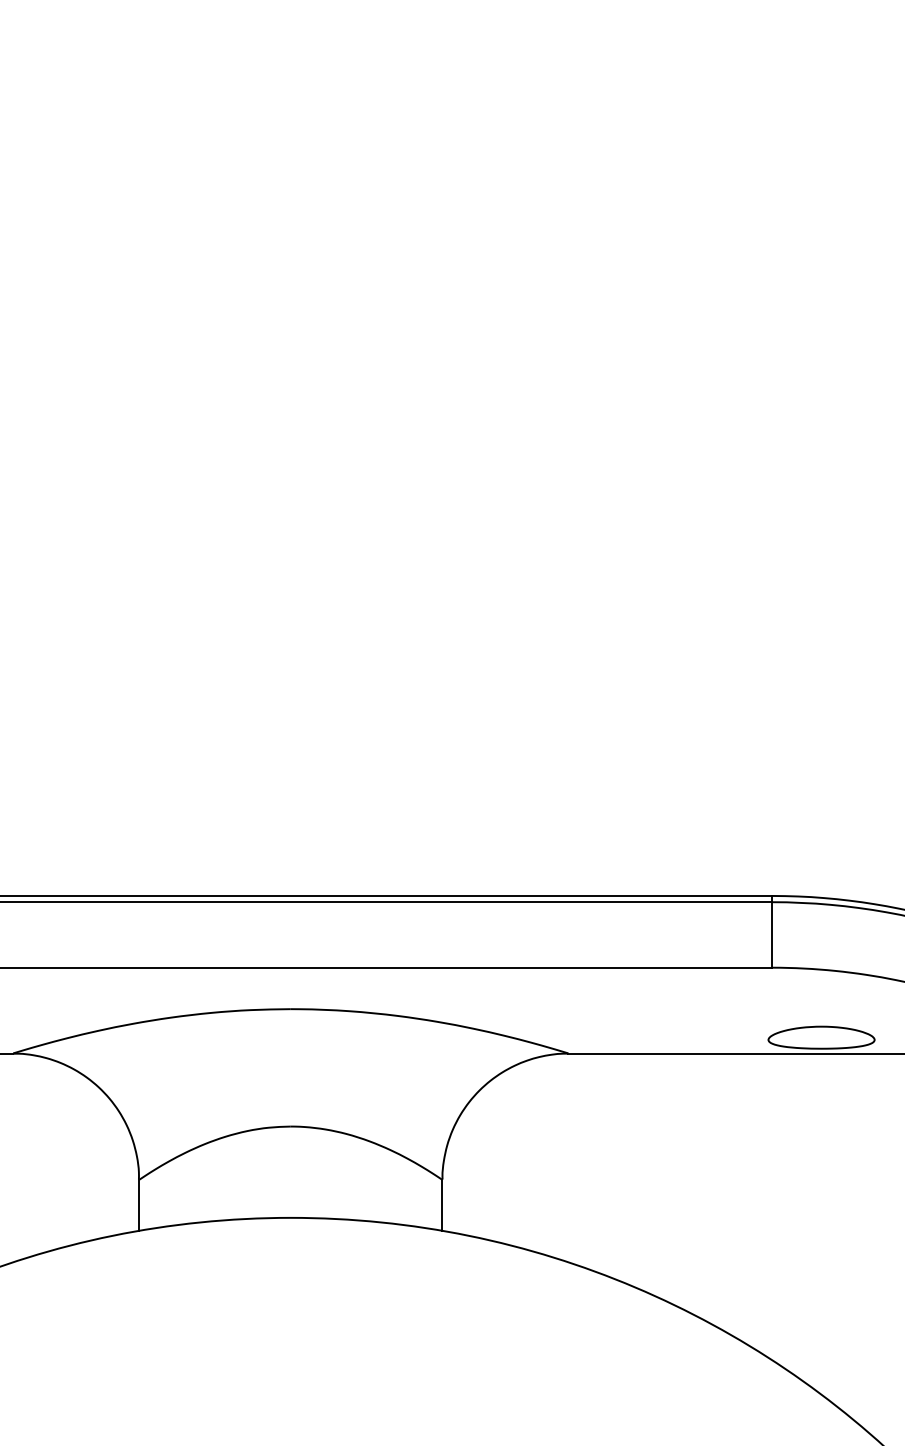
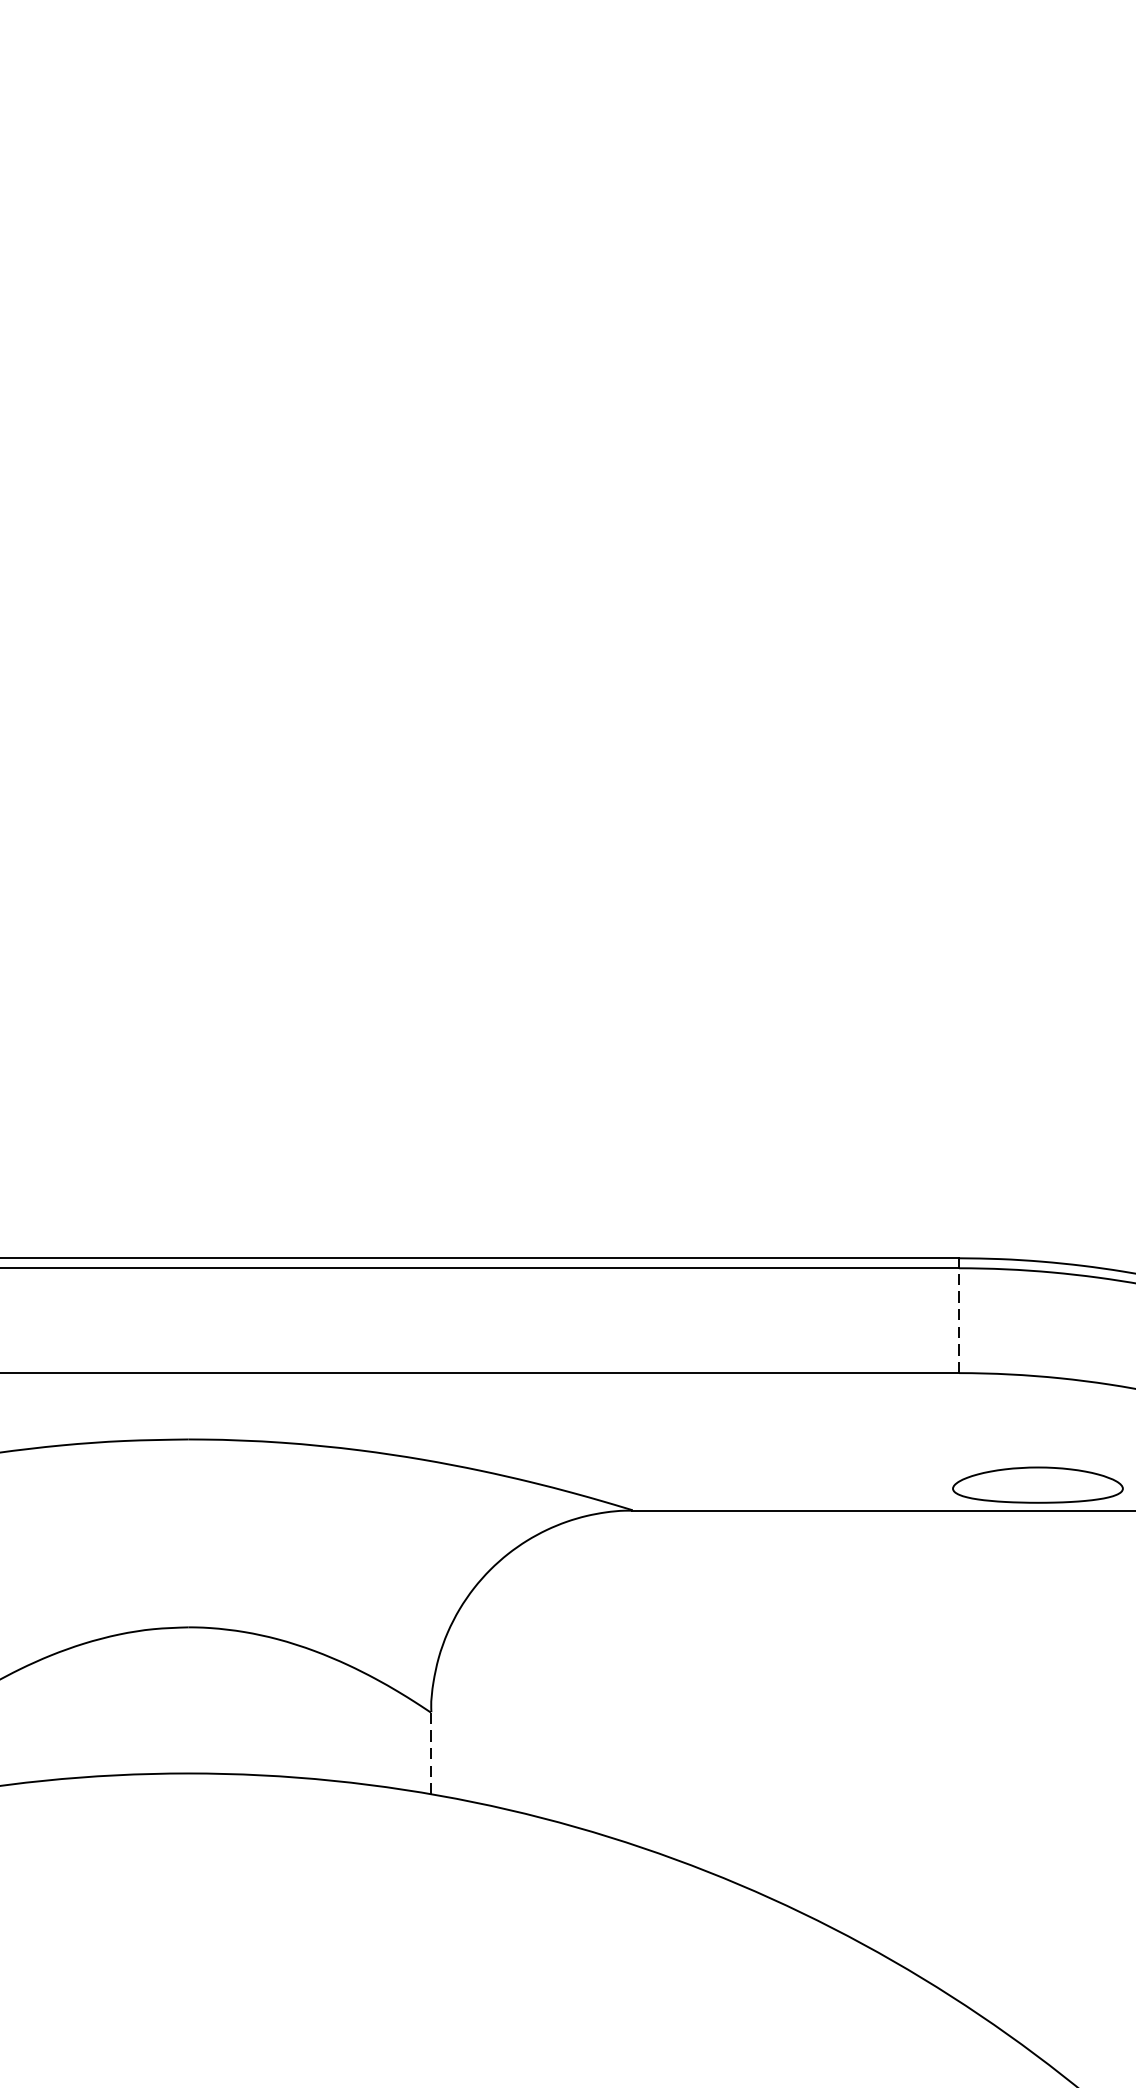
line: (772, 934) -> (959, 1319), solid -> dashed
line: (442, 1205) -> (431, 1753), solid -> dashed

